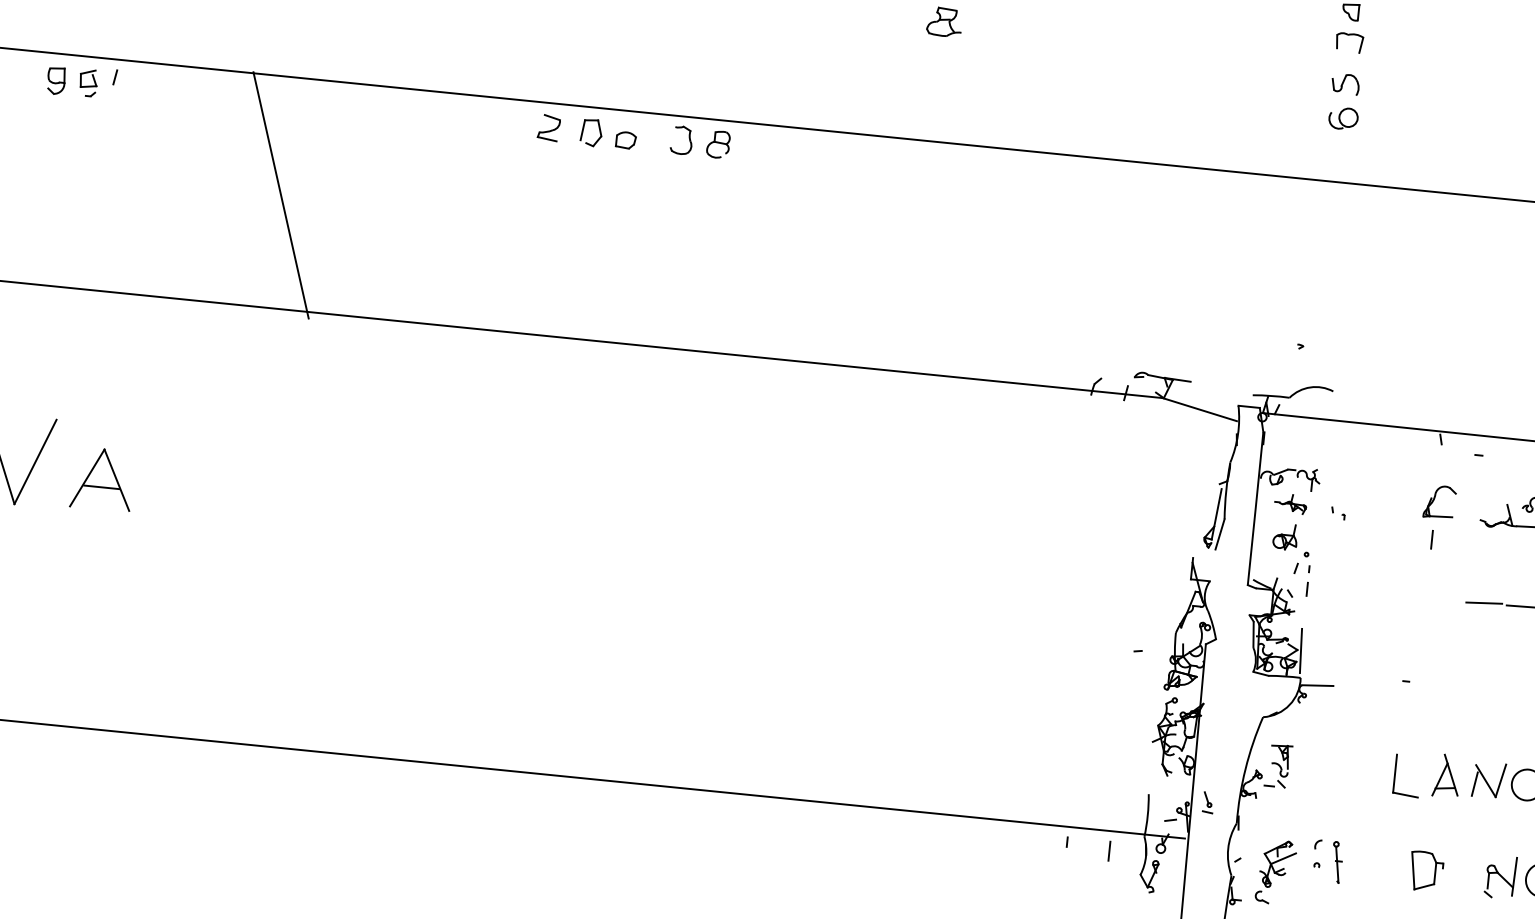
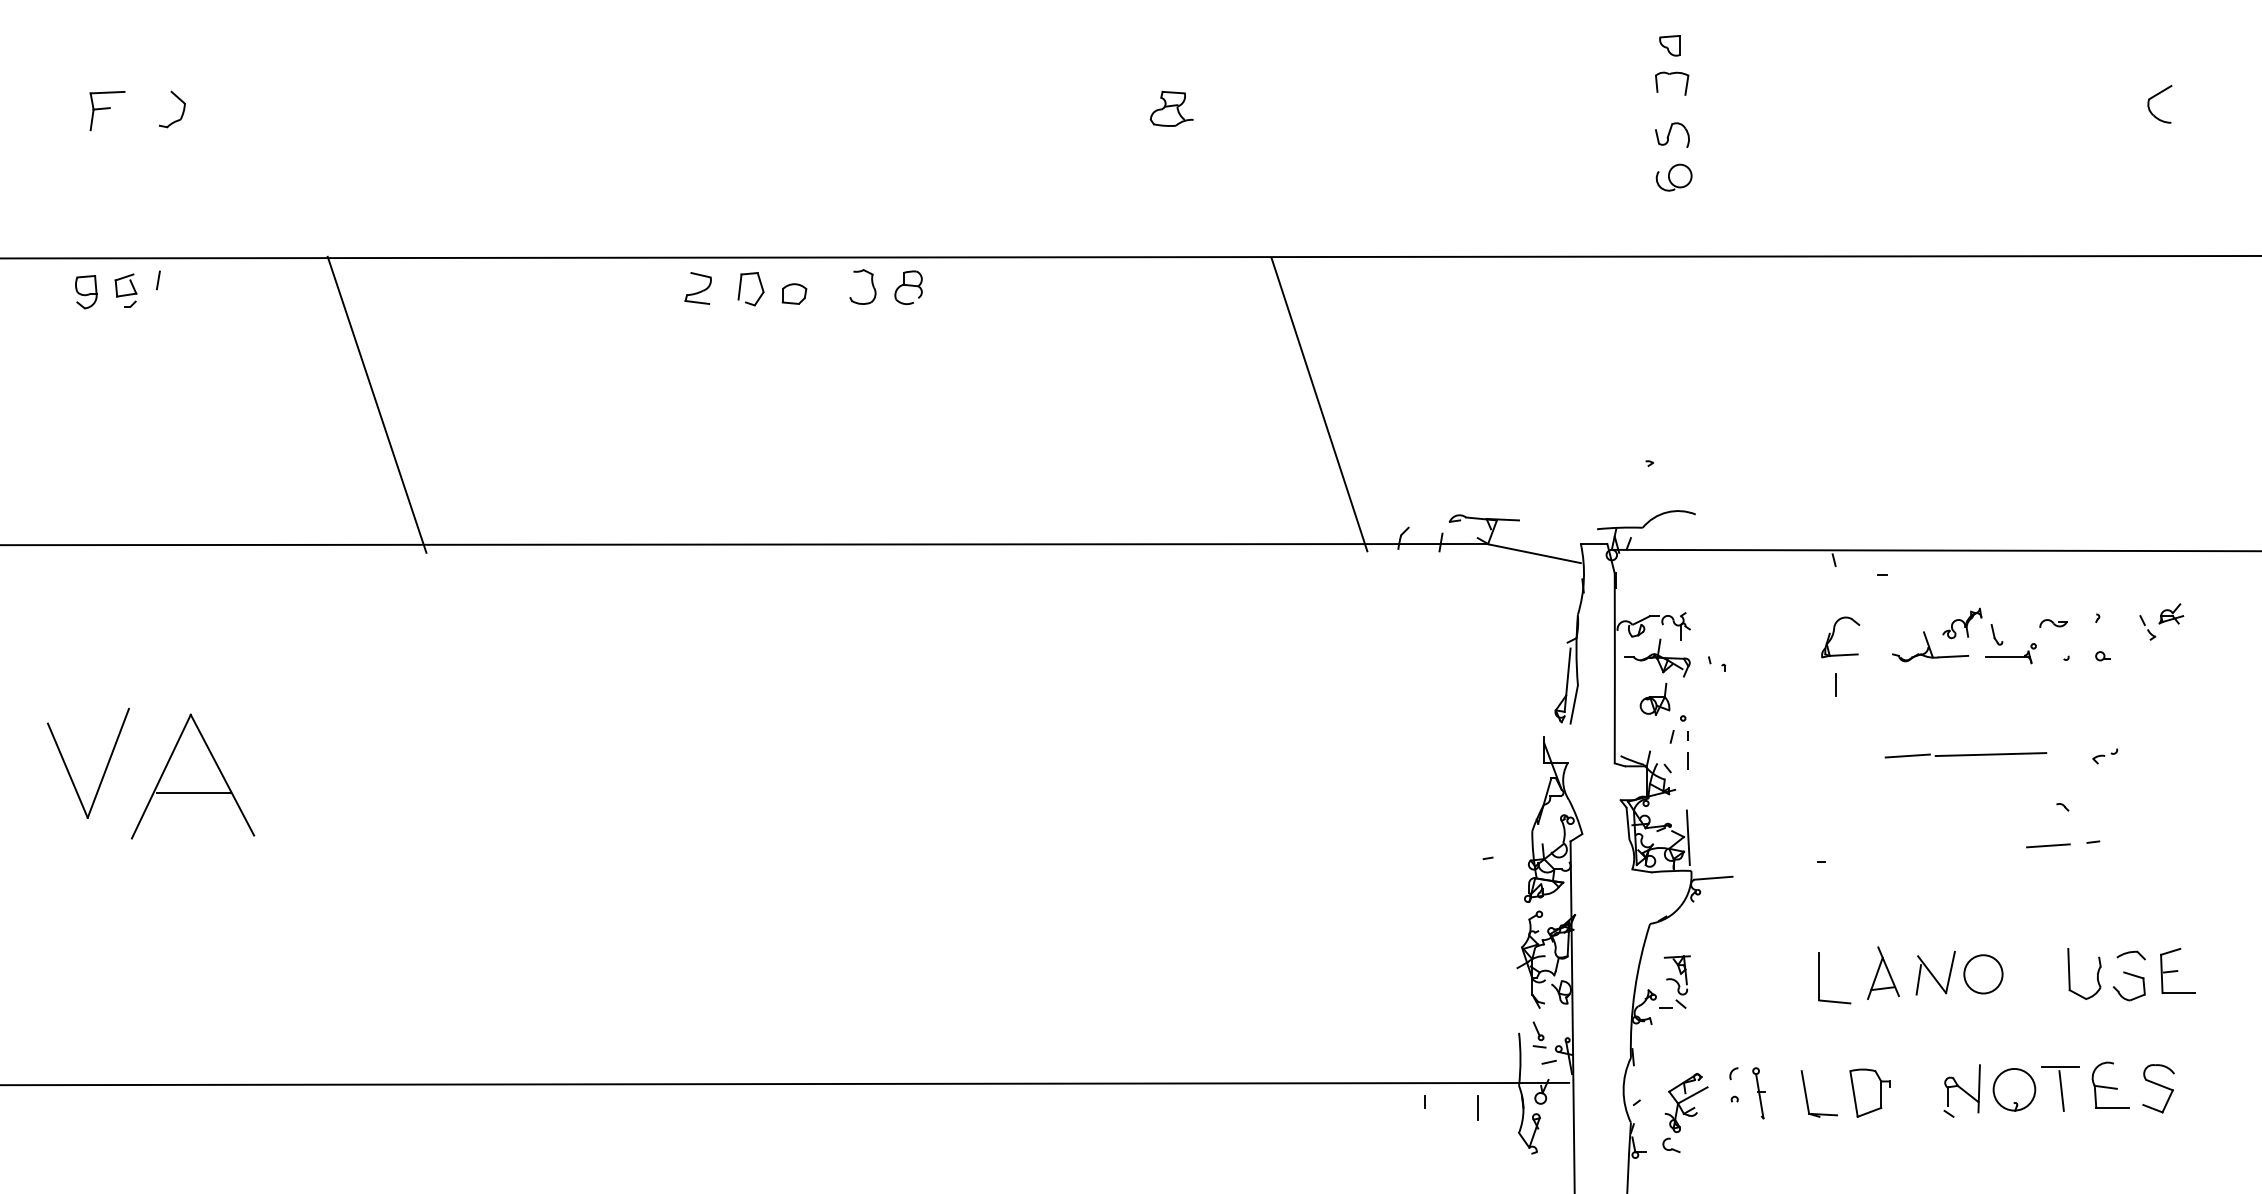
line: (1039, 272) -> (1319, 404), added
part: (102, 479) -> (192, 776), size x1.67
part: (1290, 503) -> (1657, 657), size x1.67
part: (1208, 802) -> (1539, 1034), moved
part: (1375, 869) -> (1807, 1097), added

